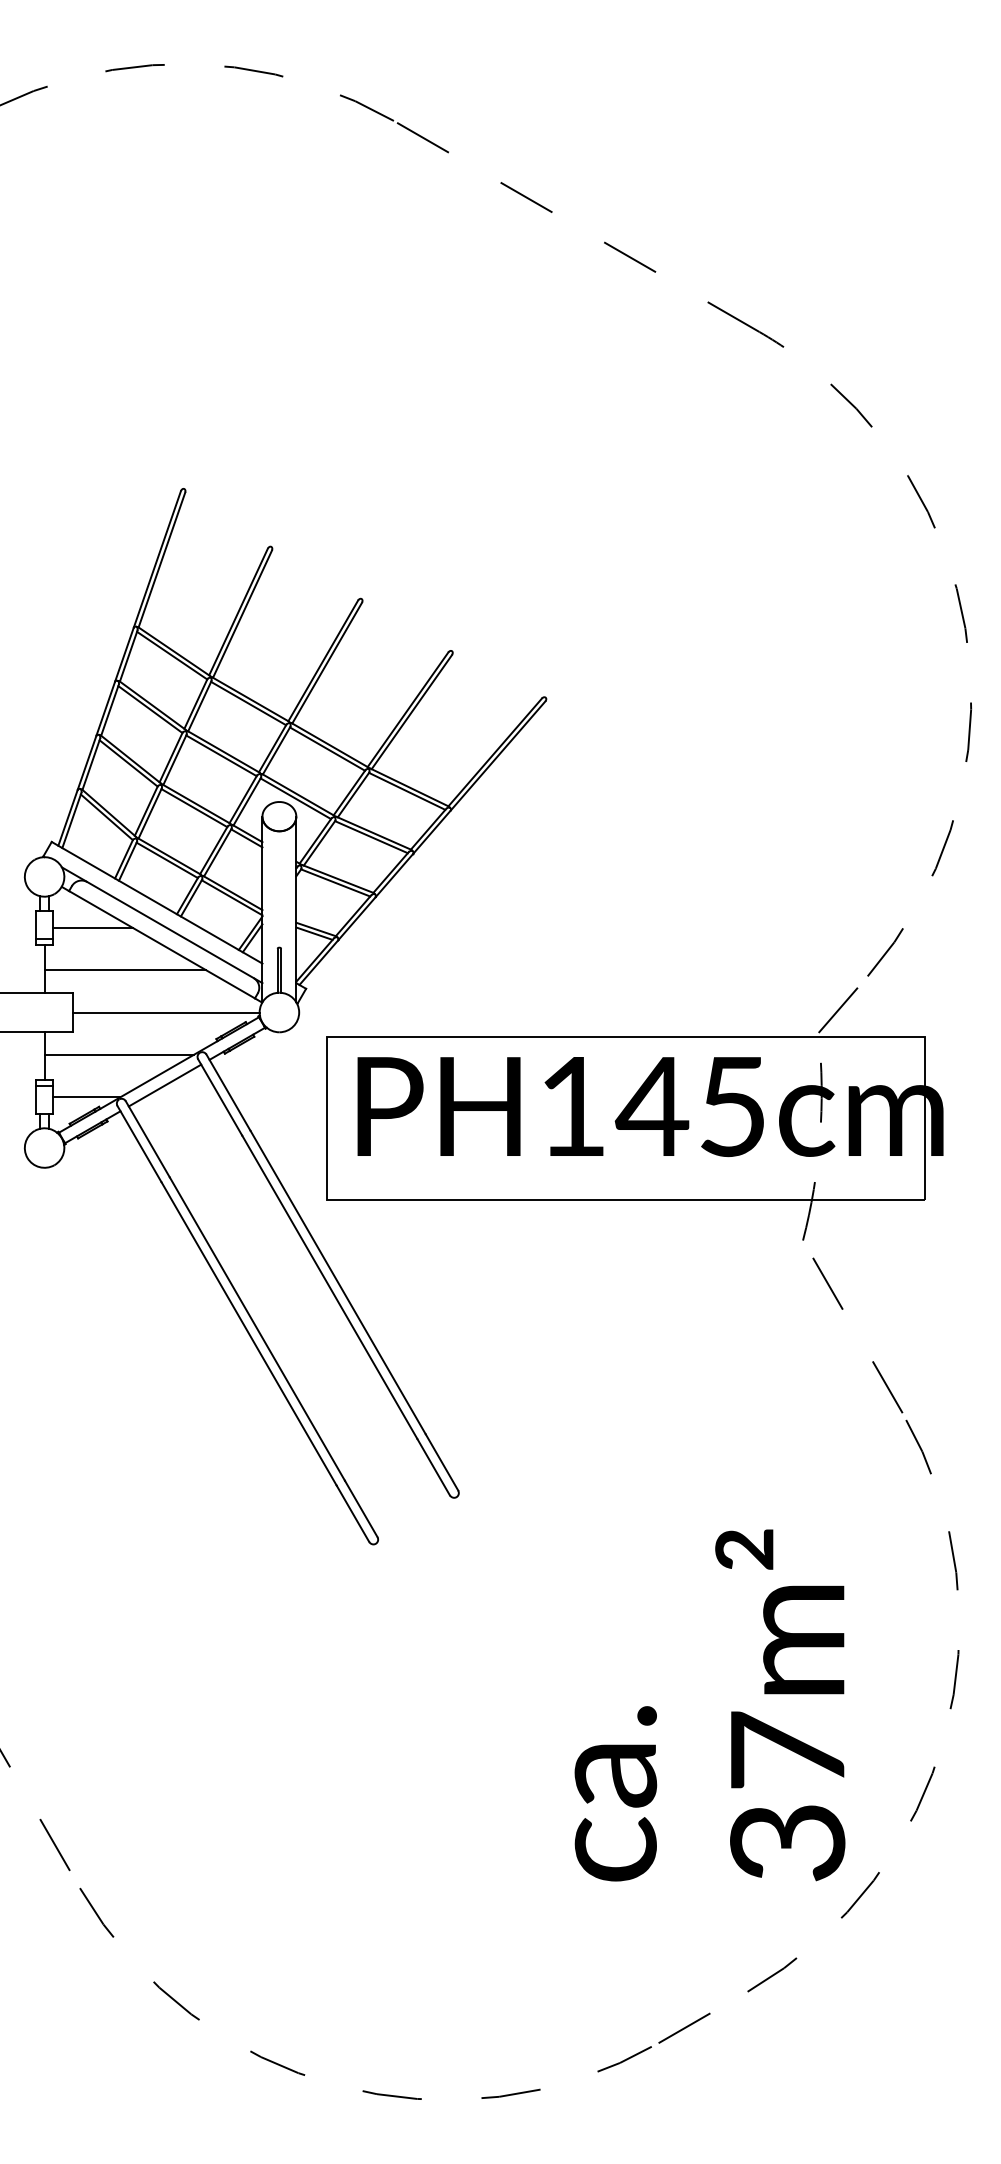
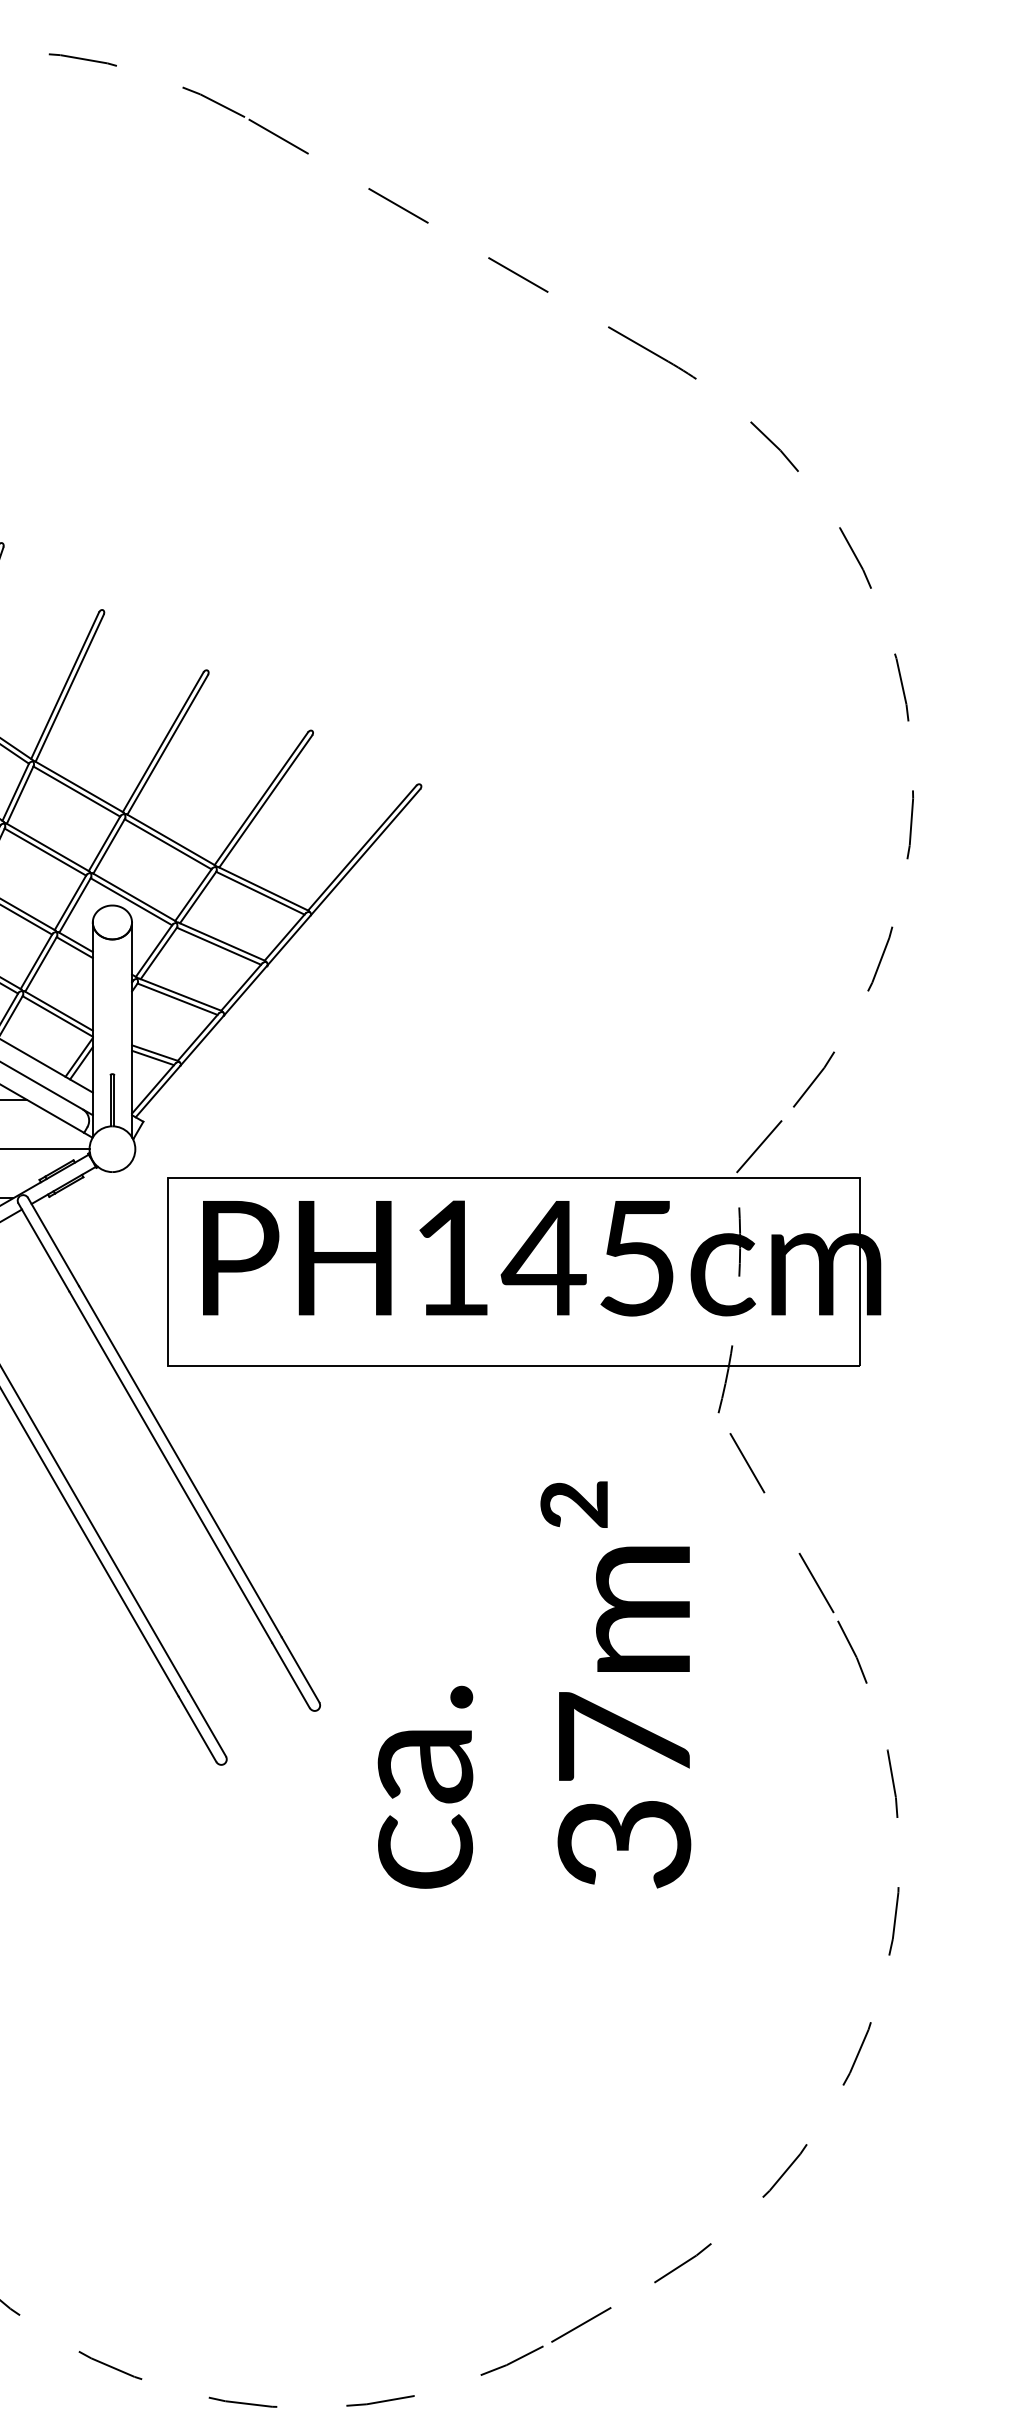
text: (709, 1705) -> (533, 1685), moved

